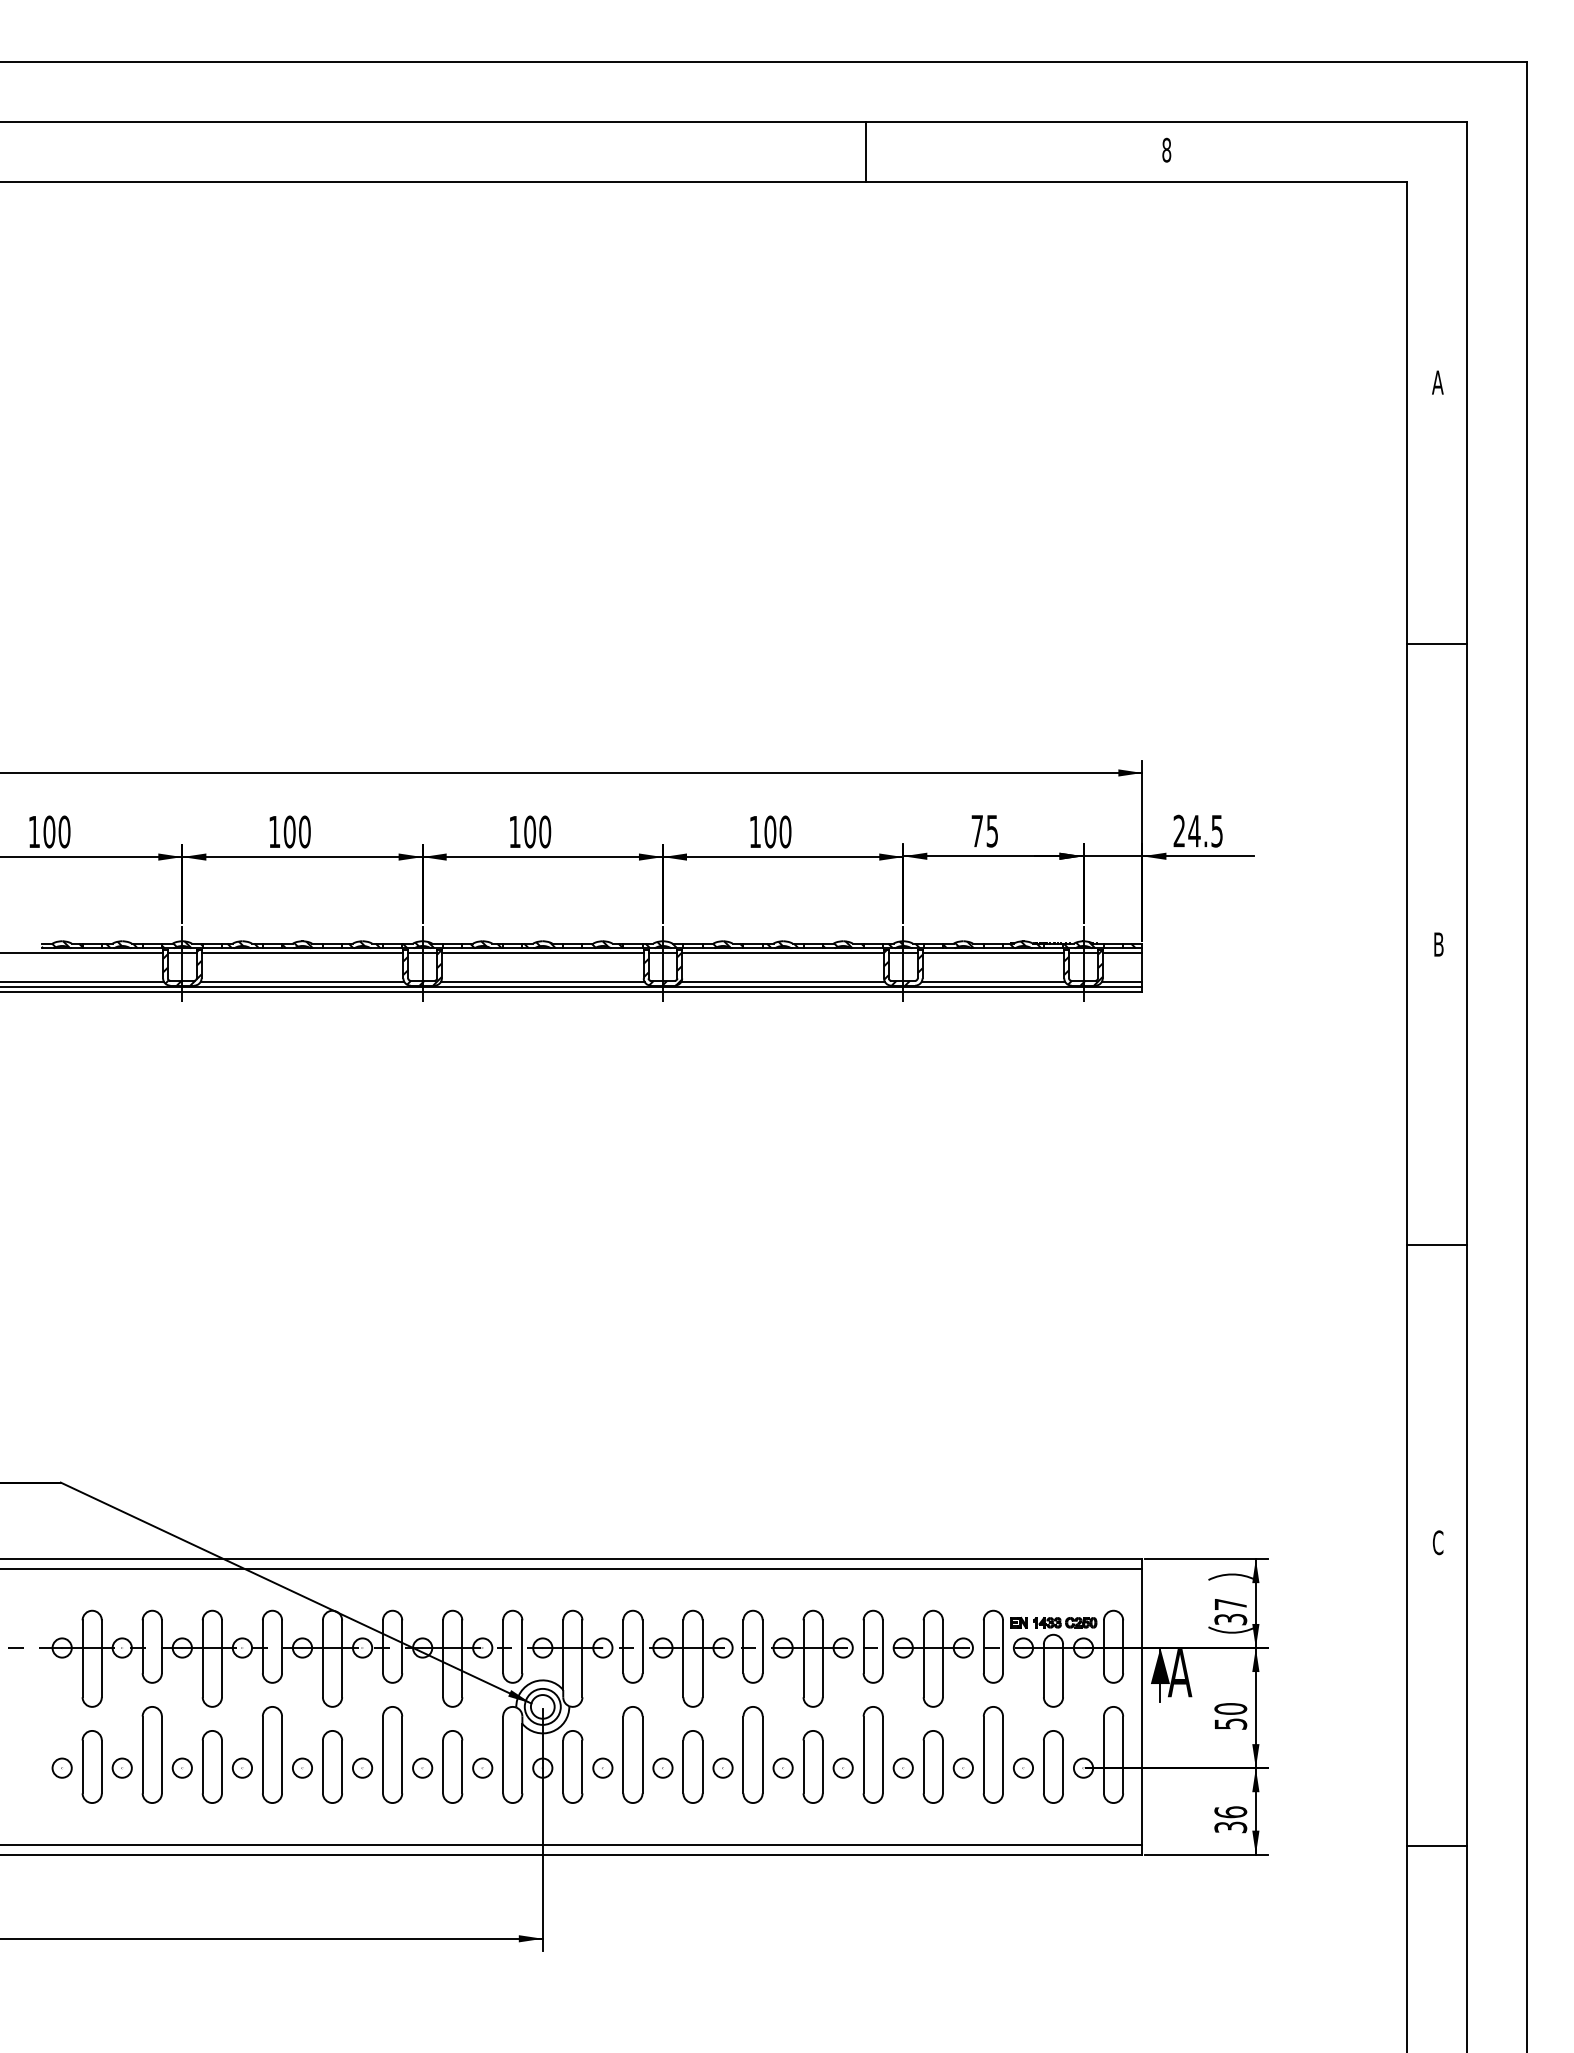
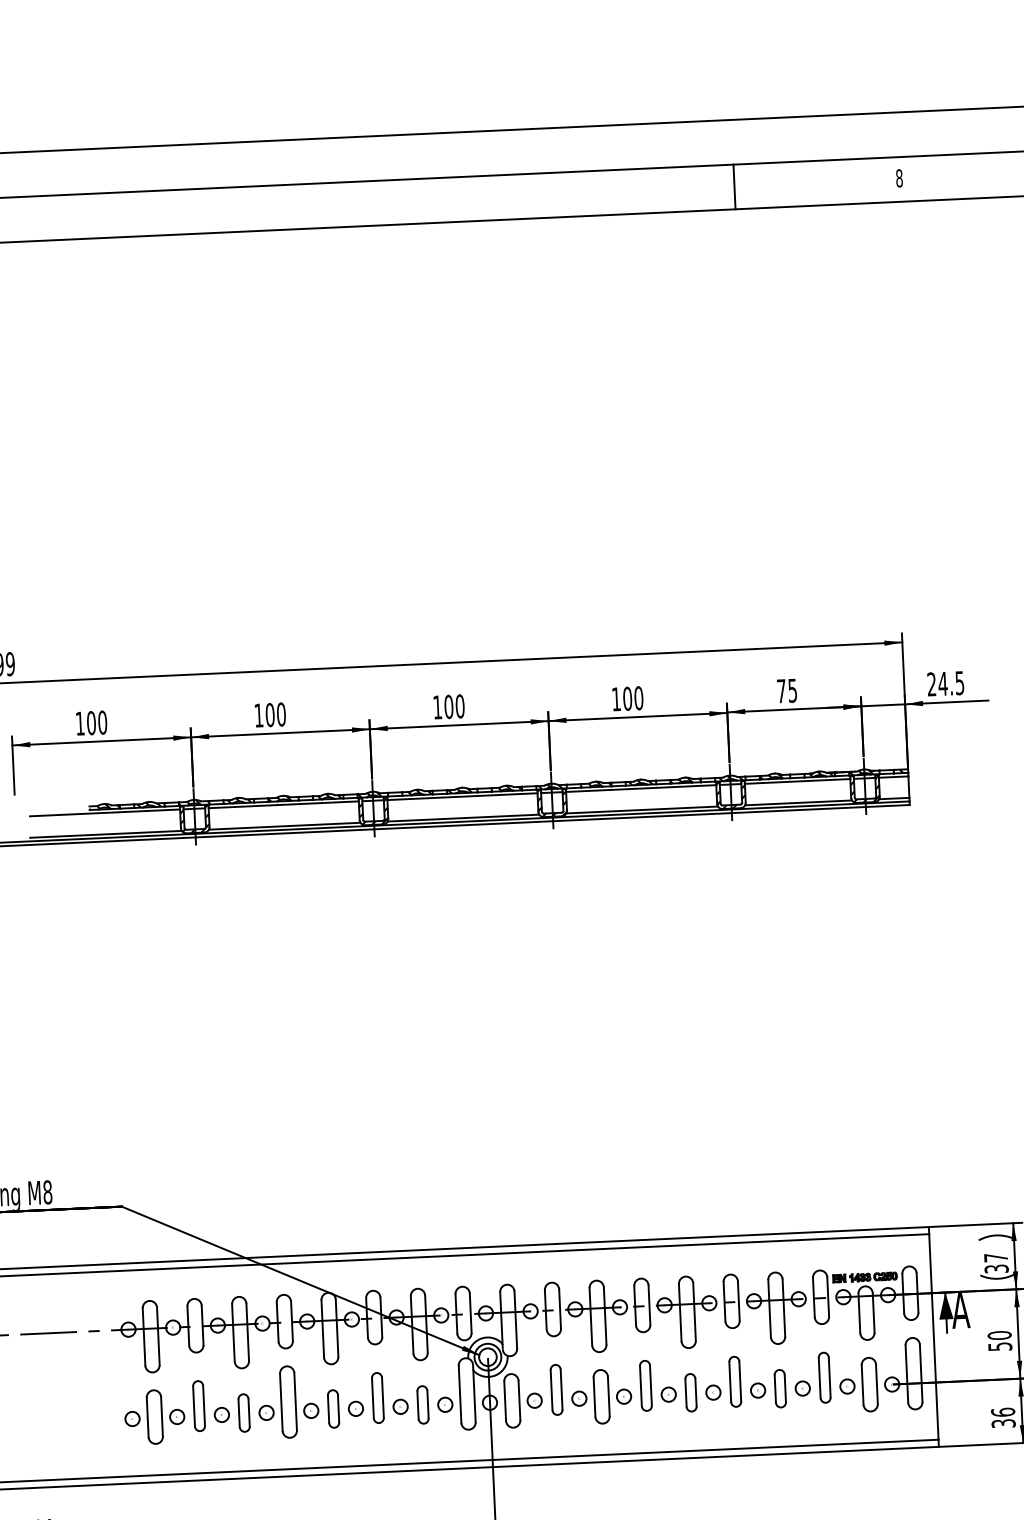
line: (865, 151) -> (734, 186), moved
part: (151, 1754) -> (198, 1405), size x0.7
part: (392, 1754) -> (377, 1397), size x0.7
part: (632, 1754) -> (556, 1389), size x0.7
part: (752, 1754) -> (645, 1385), size x0.7
part: (872, 1754) -> (734, 1381), size x0.7
part: (993, 1754) -> (824, 1377), size x0.7
part: (211, 1766) -> (243, 1412), size x0.7
part: (332, 1766) -> (333, 1408), size x0.7
part: (452, 1766) -> (422, 1404), size x0.7
part: (812, 1766) -> (690, 1392), size x0.7
part: (932, 1766) -> (779, 1388), size x0.7

